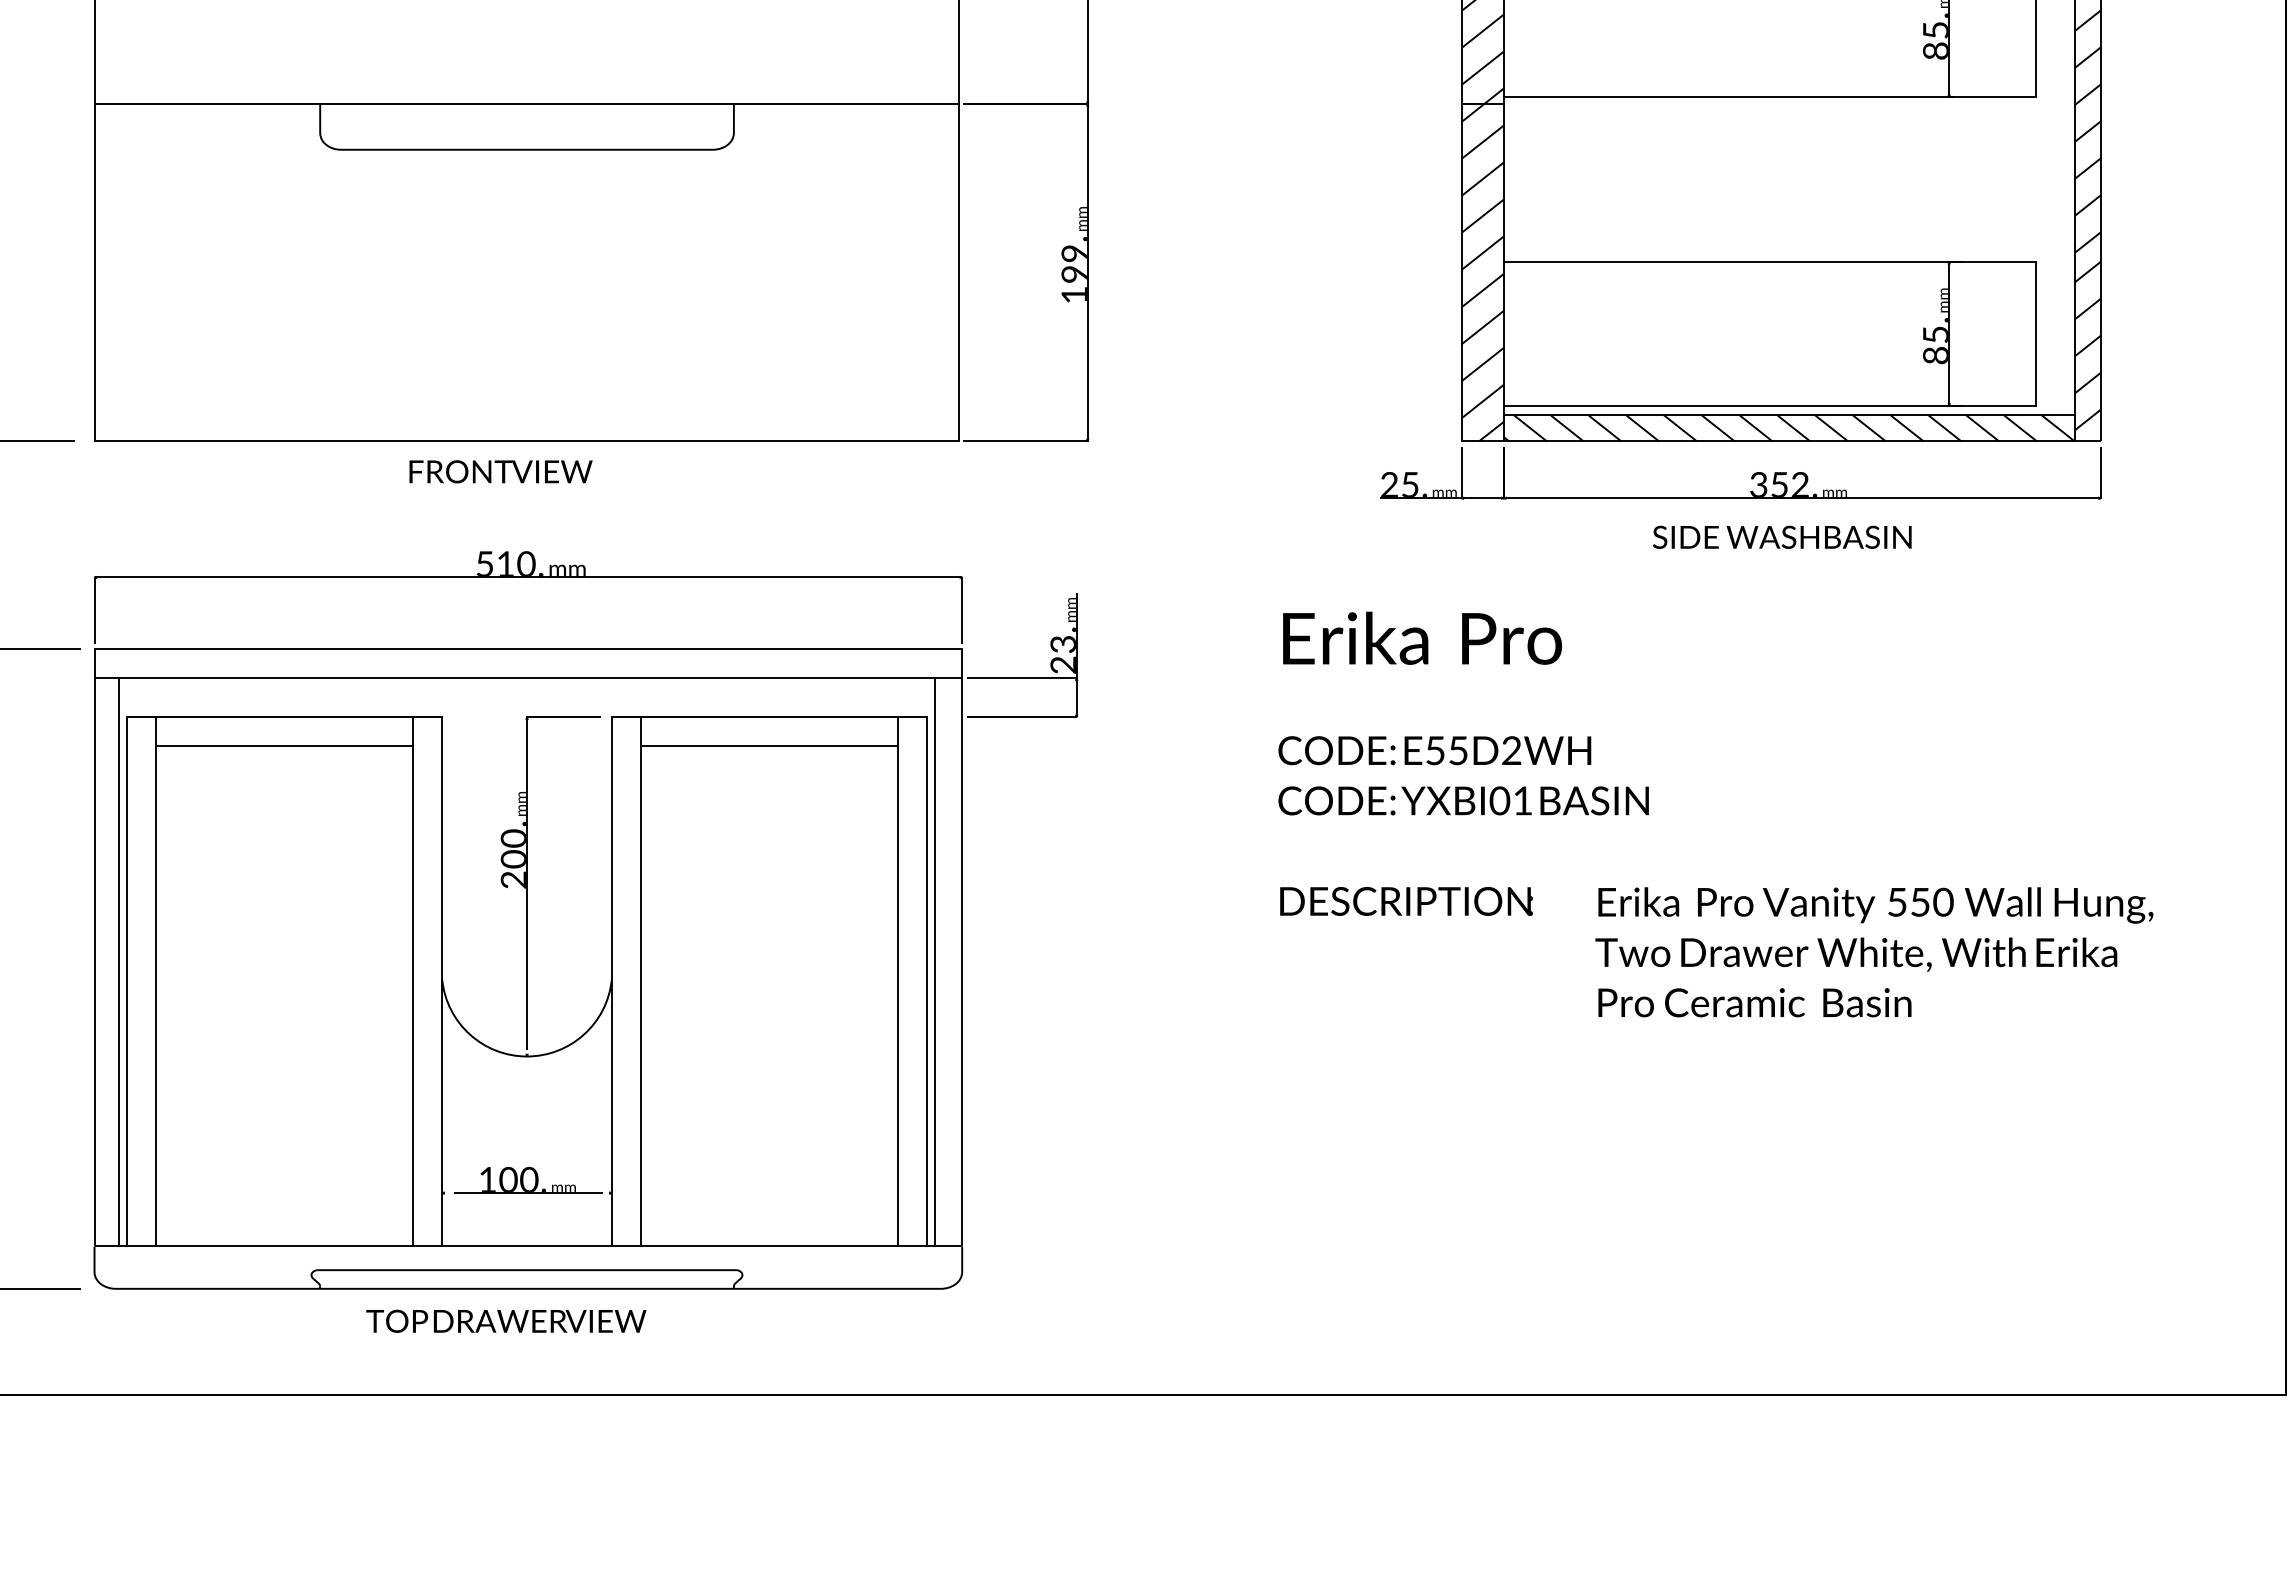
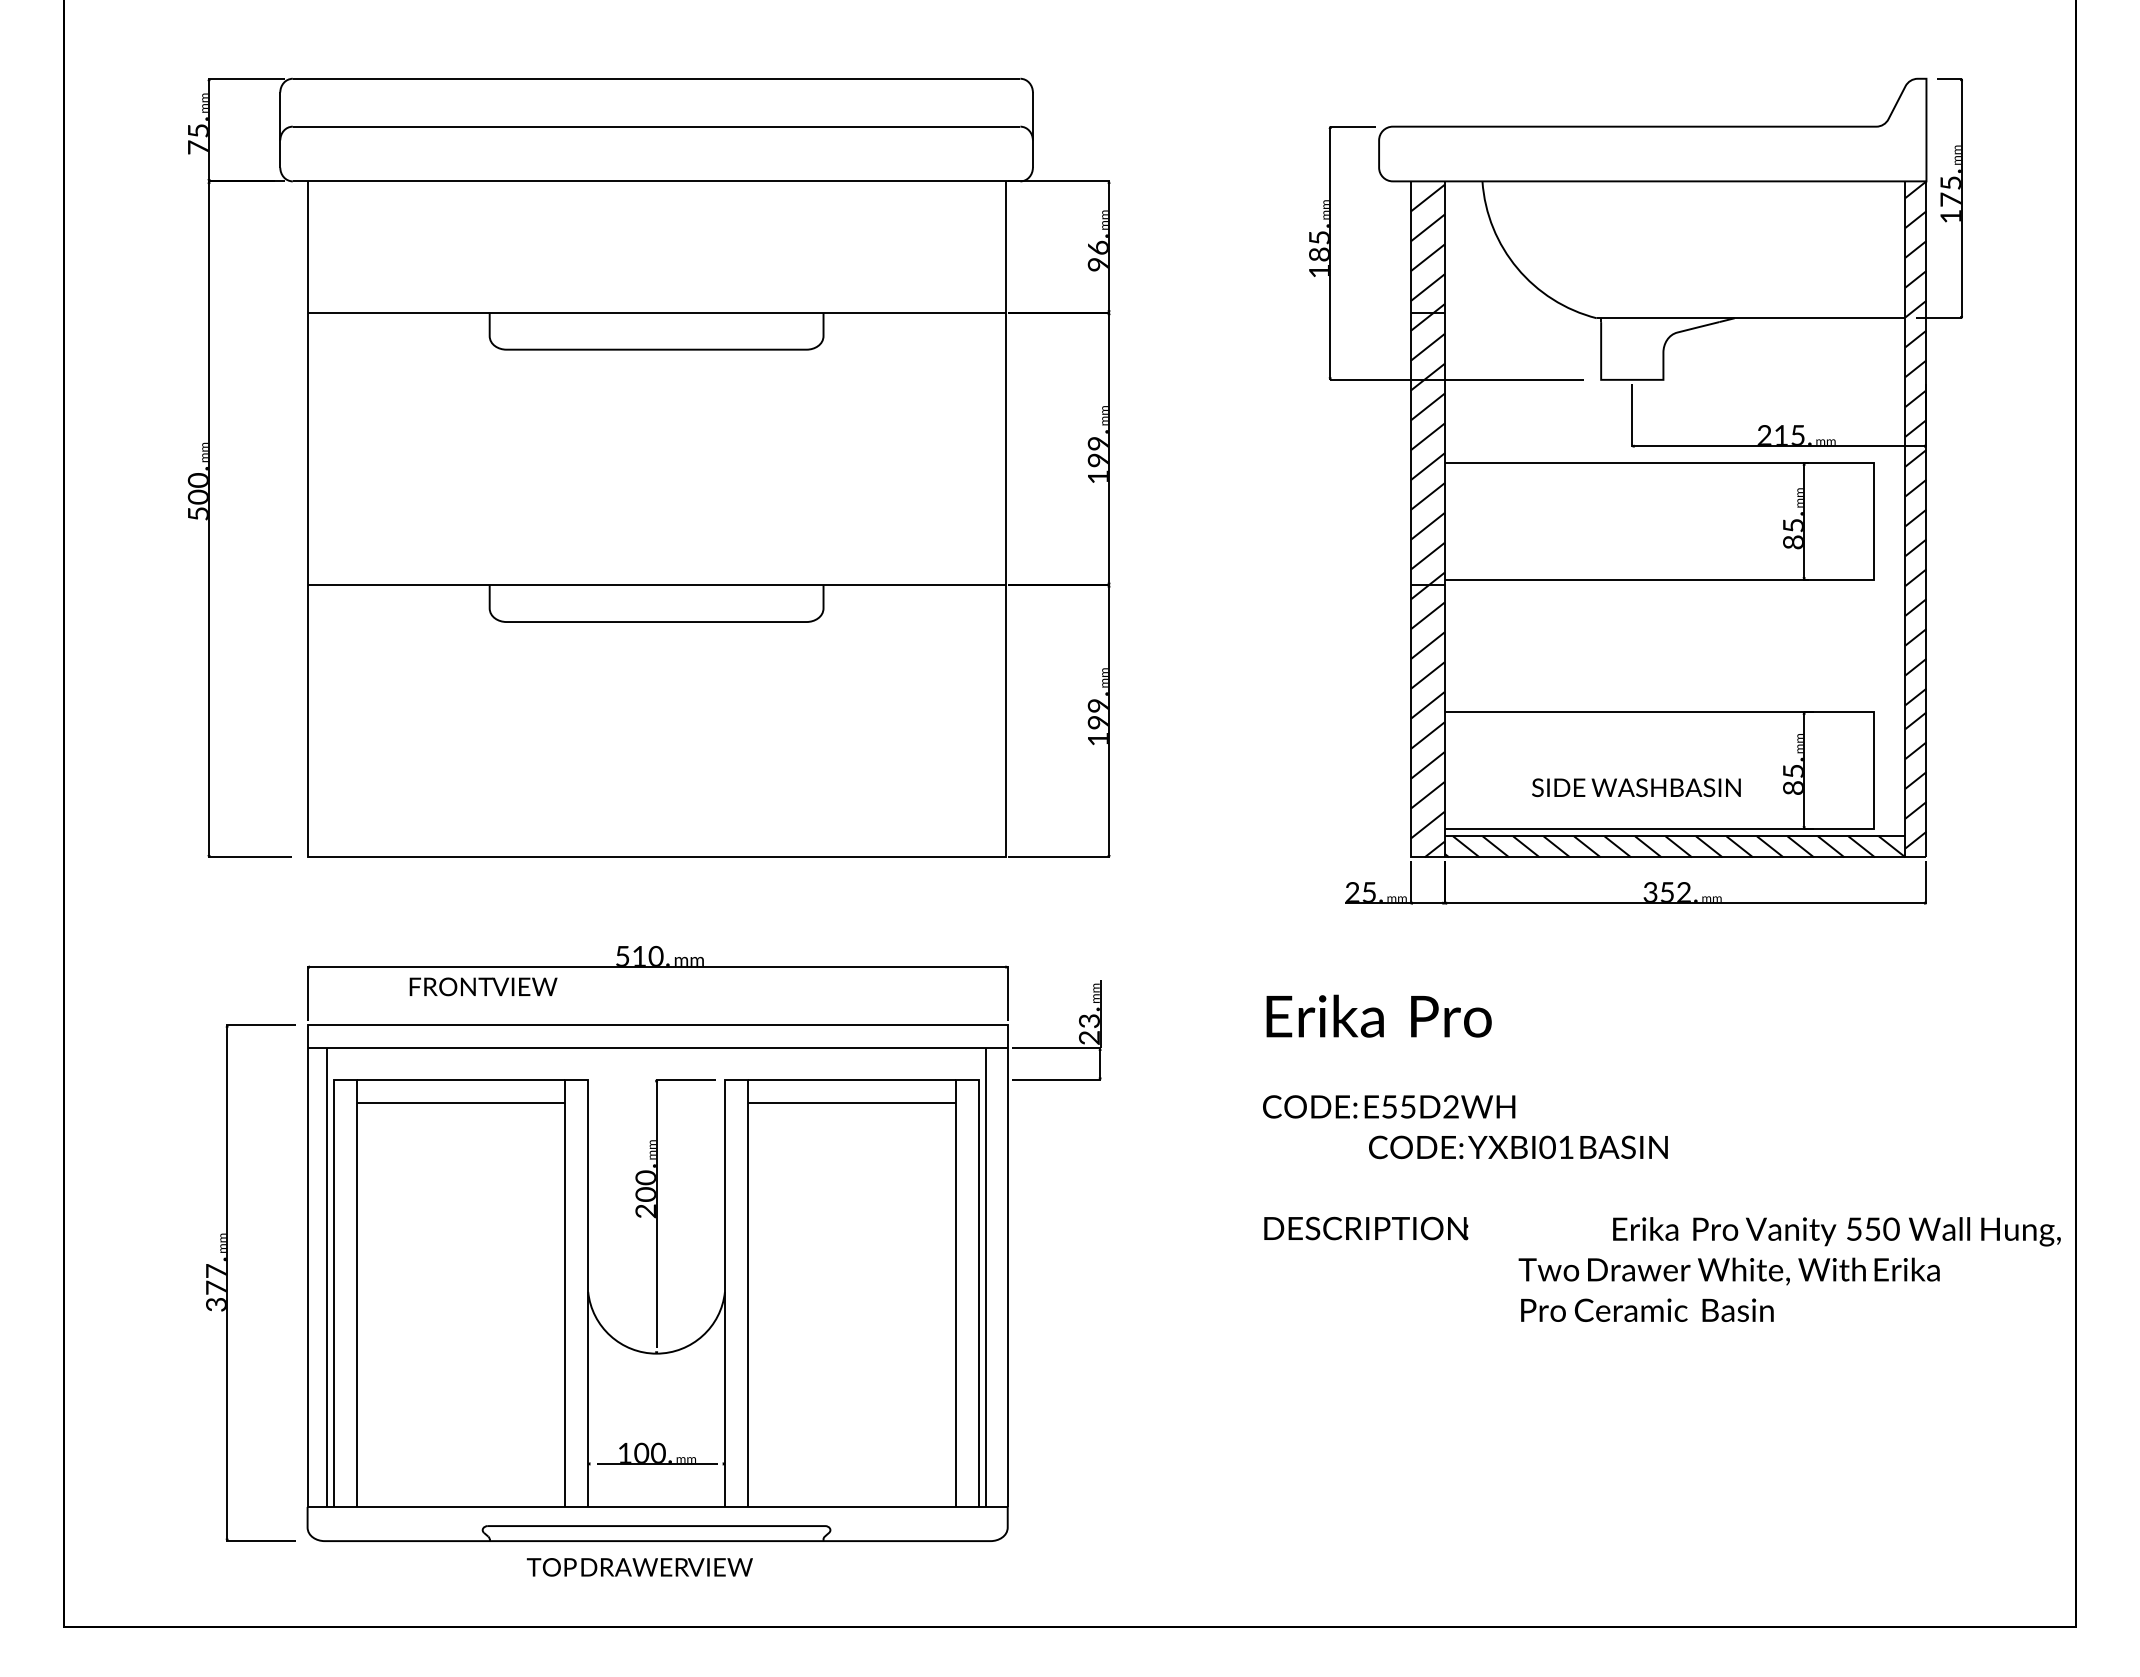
text: (500, 471) -> (483, 986), moved
text: (1782, 537) -> (1636, 787), moved
text: (1463, 800) -> (1518, 1147), moved
text: (1875, 905) -> (1836, 1231), moved

